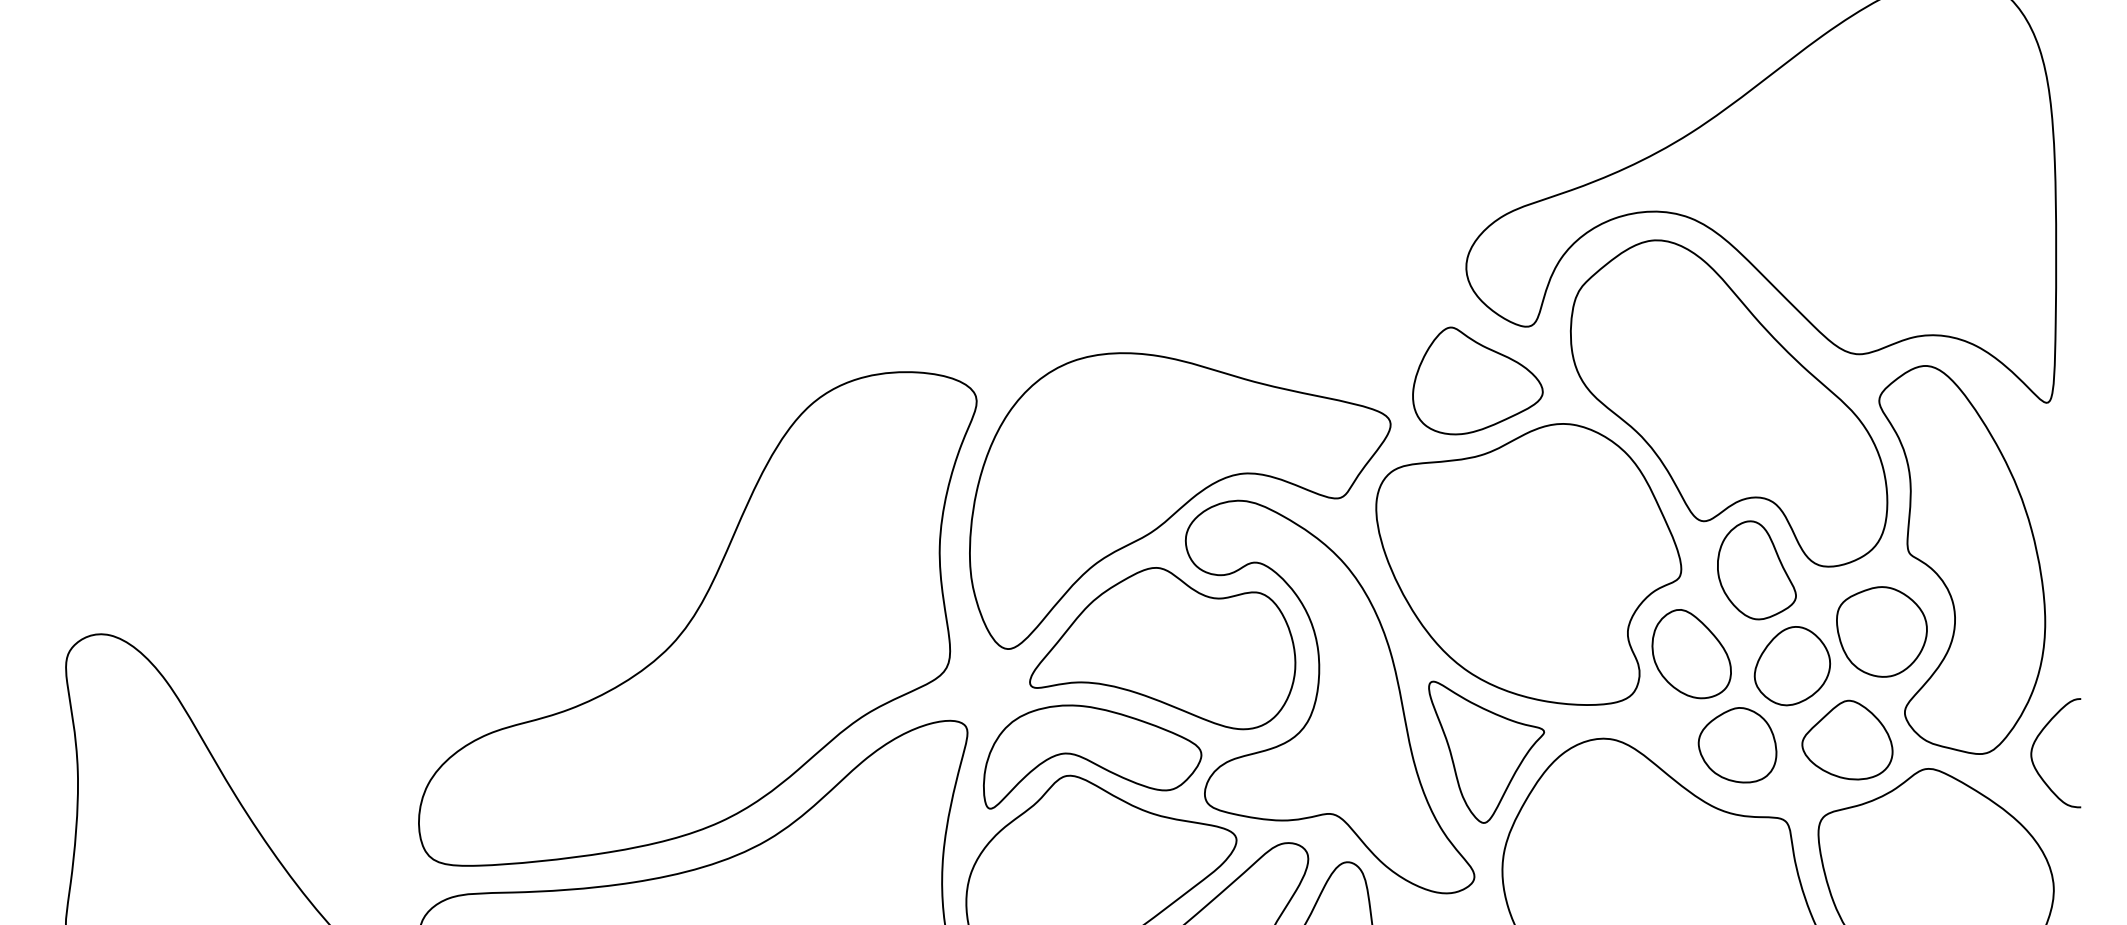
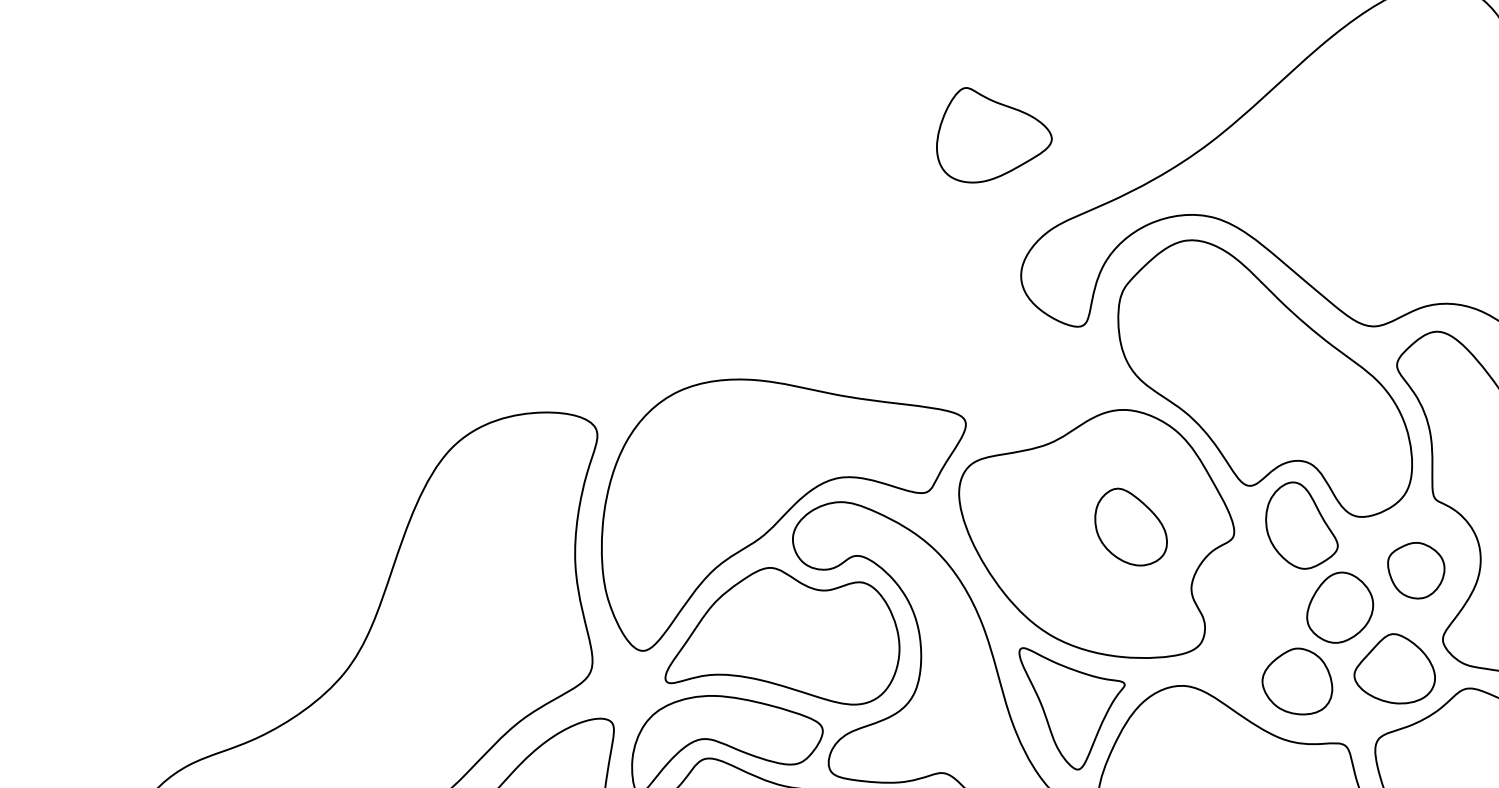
part: (1477, 380) -> (993, 132), moved
part: (1881, 631) -> (1416, 570), size x0.7
part: (1691, 654) -> (1130, 527), moved

